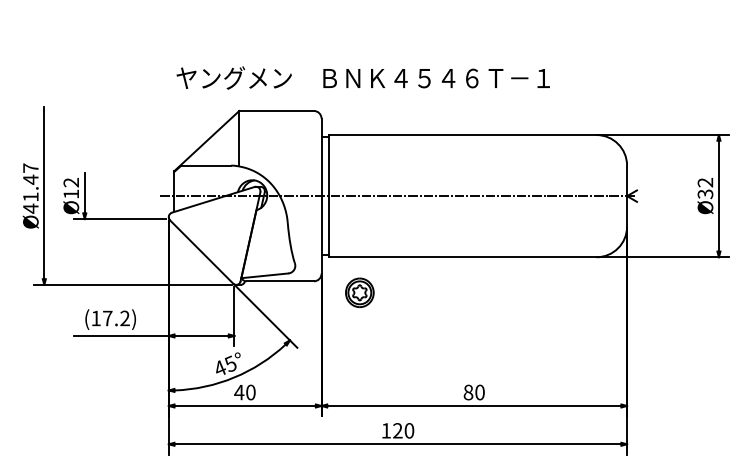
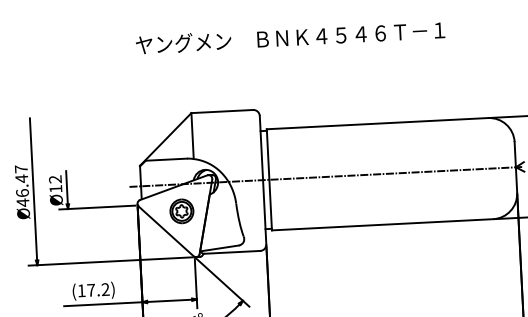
text: (362, 77) -> (289, 37), moved
text: (30, 196) -> (22, 192), Ø41.47 -> Ø46.47
part: (359, 292) -> (181, 211), moved

